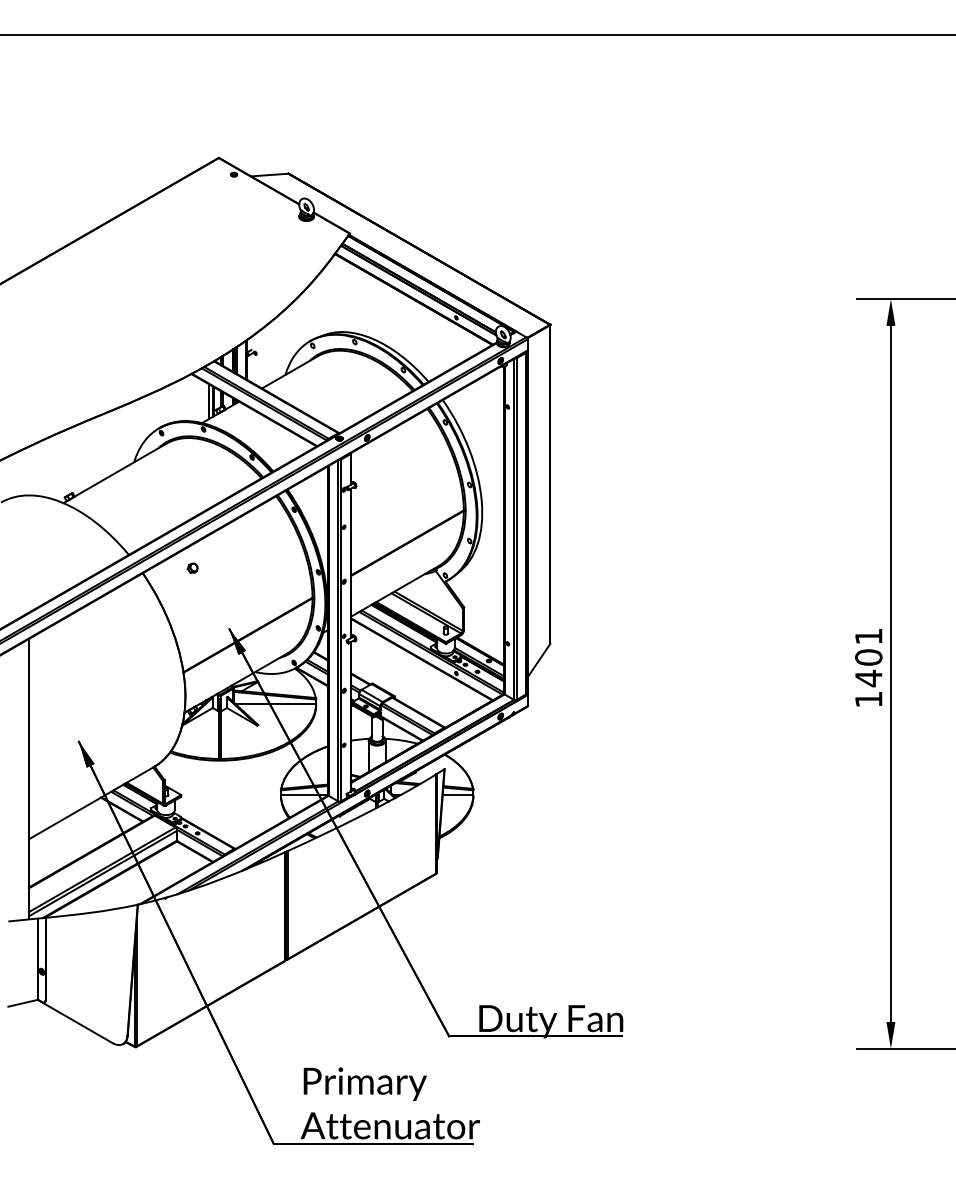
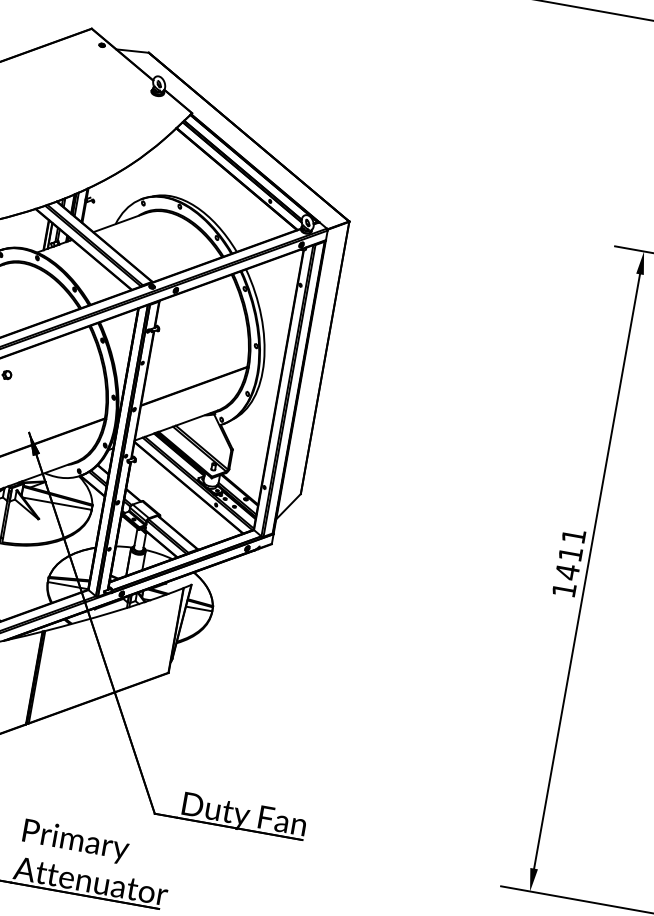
text: (868, 657) -> (570, 554), 1401 -> 1411

